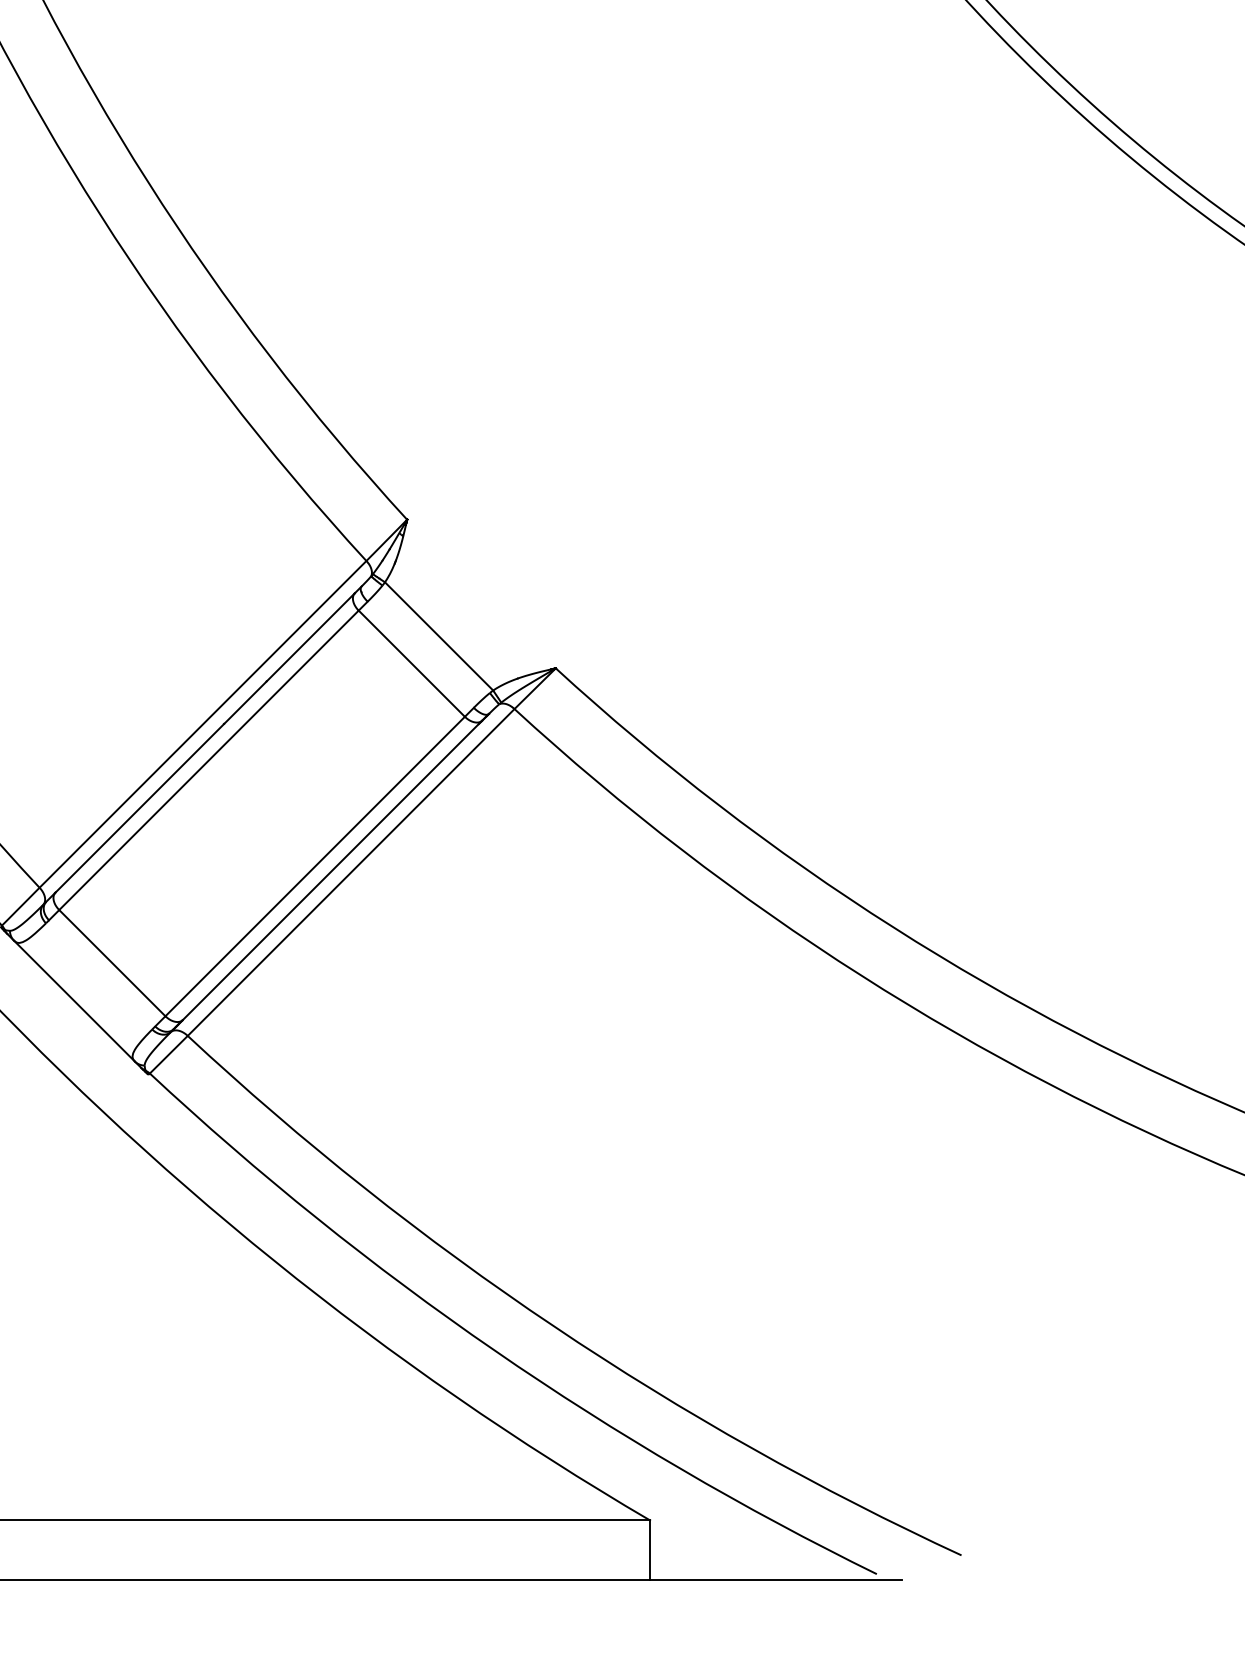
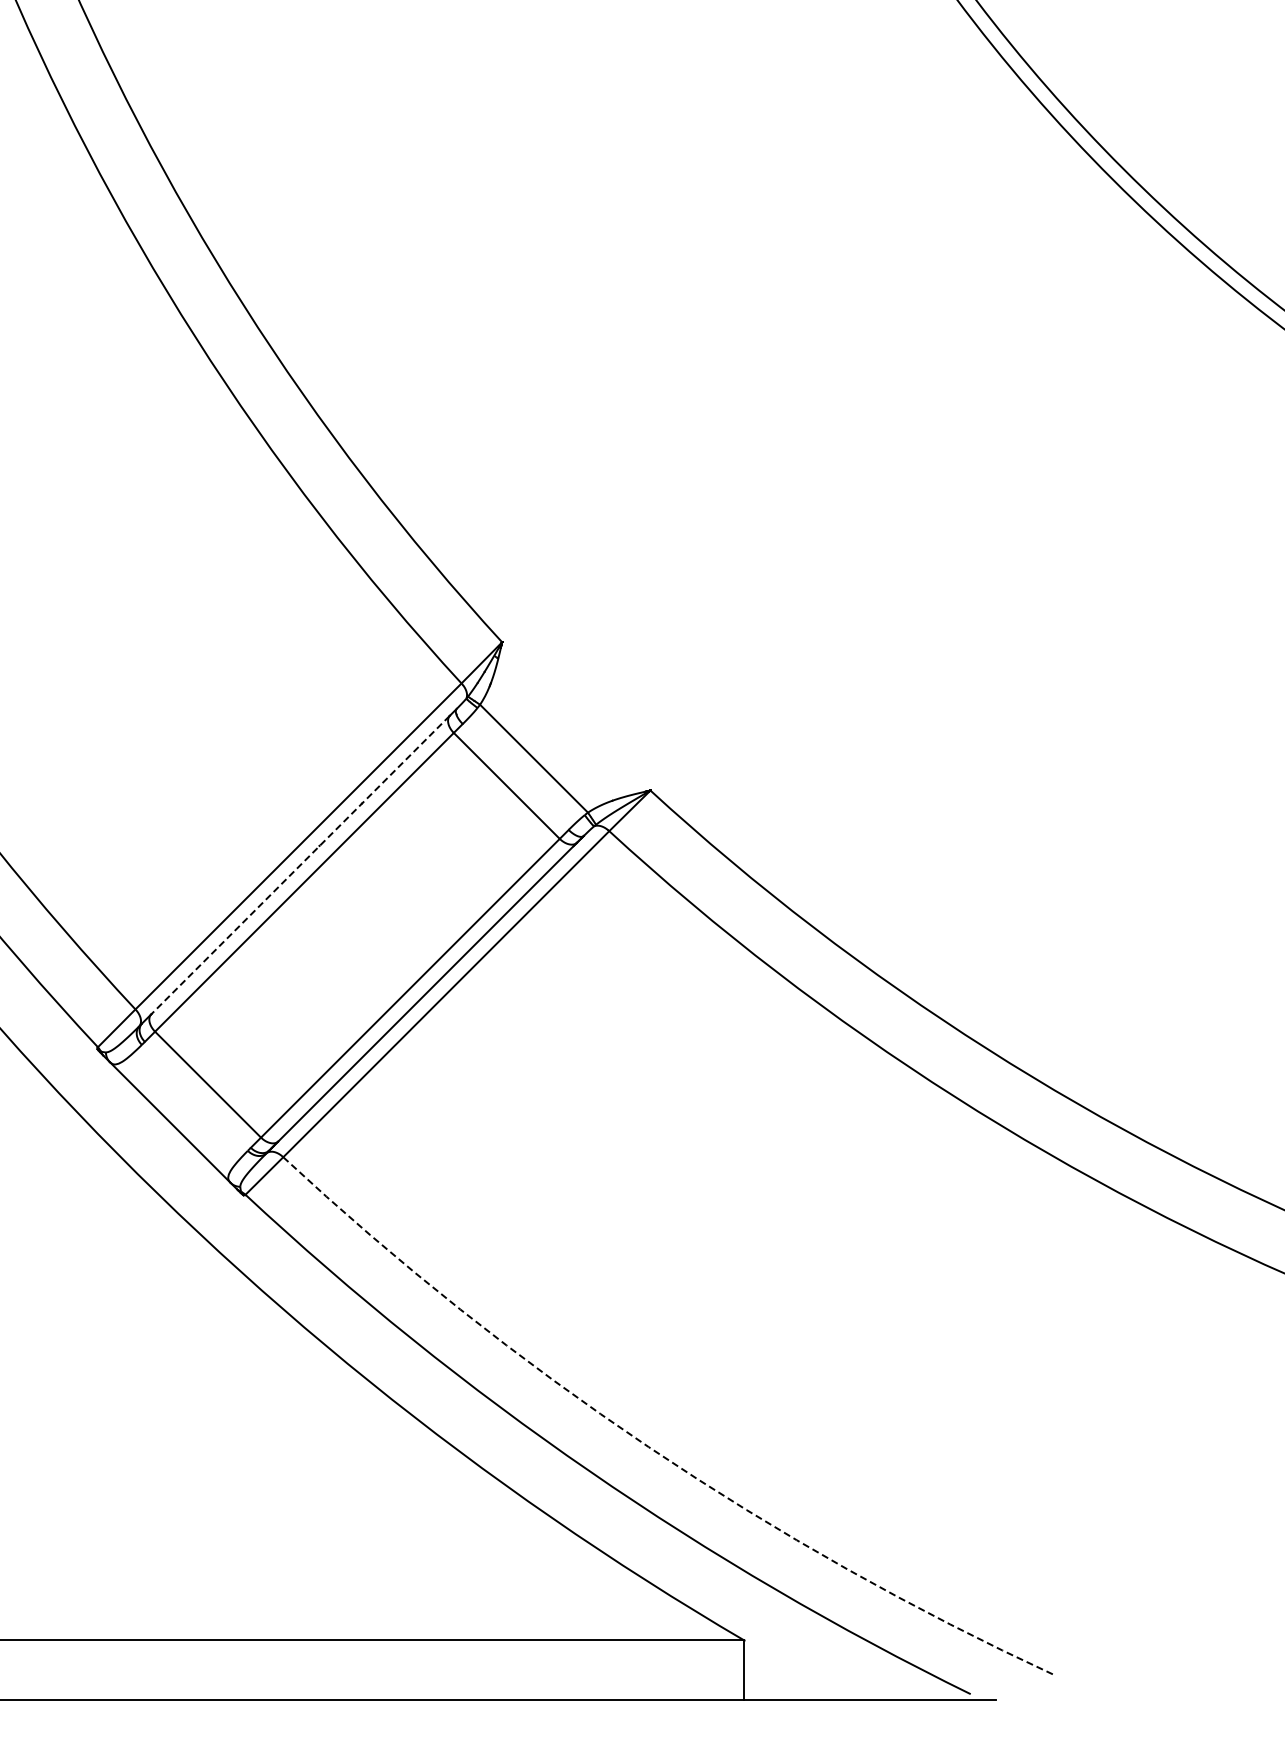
line: (205, 743) -> (300, 865), solid -> dashed
arc: (553, 1326) -> (648, 1447), solid -> dashed

